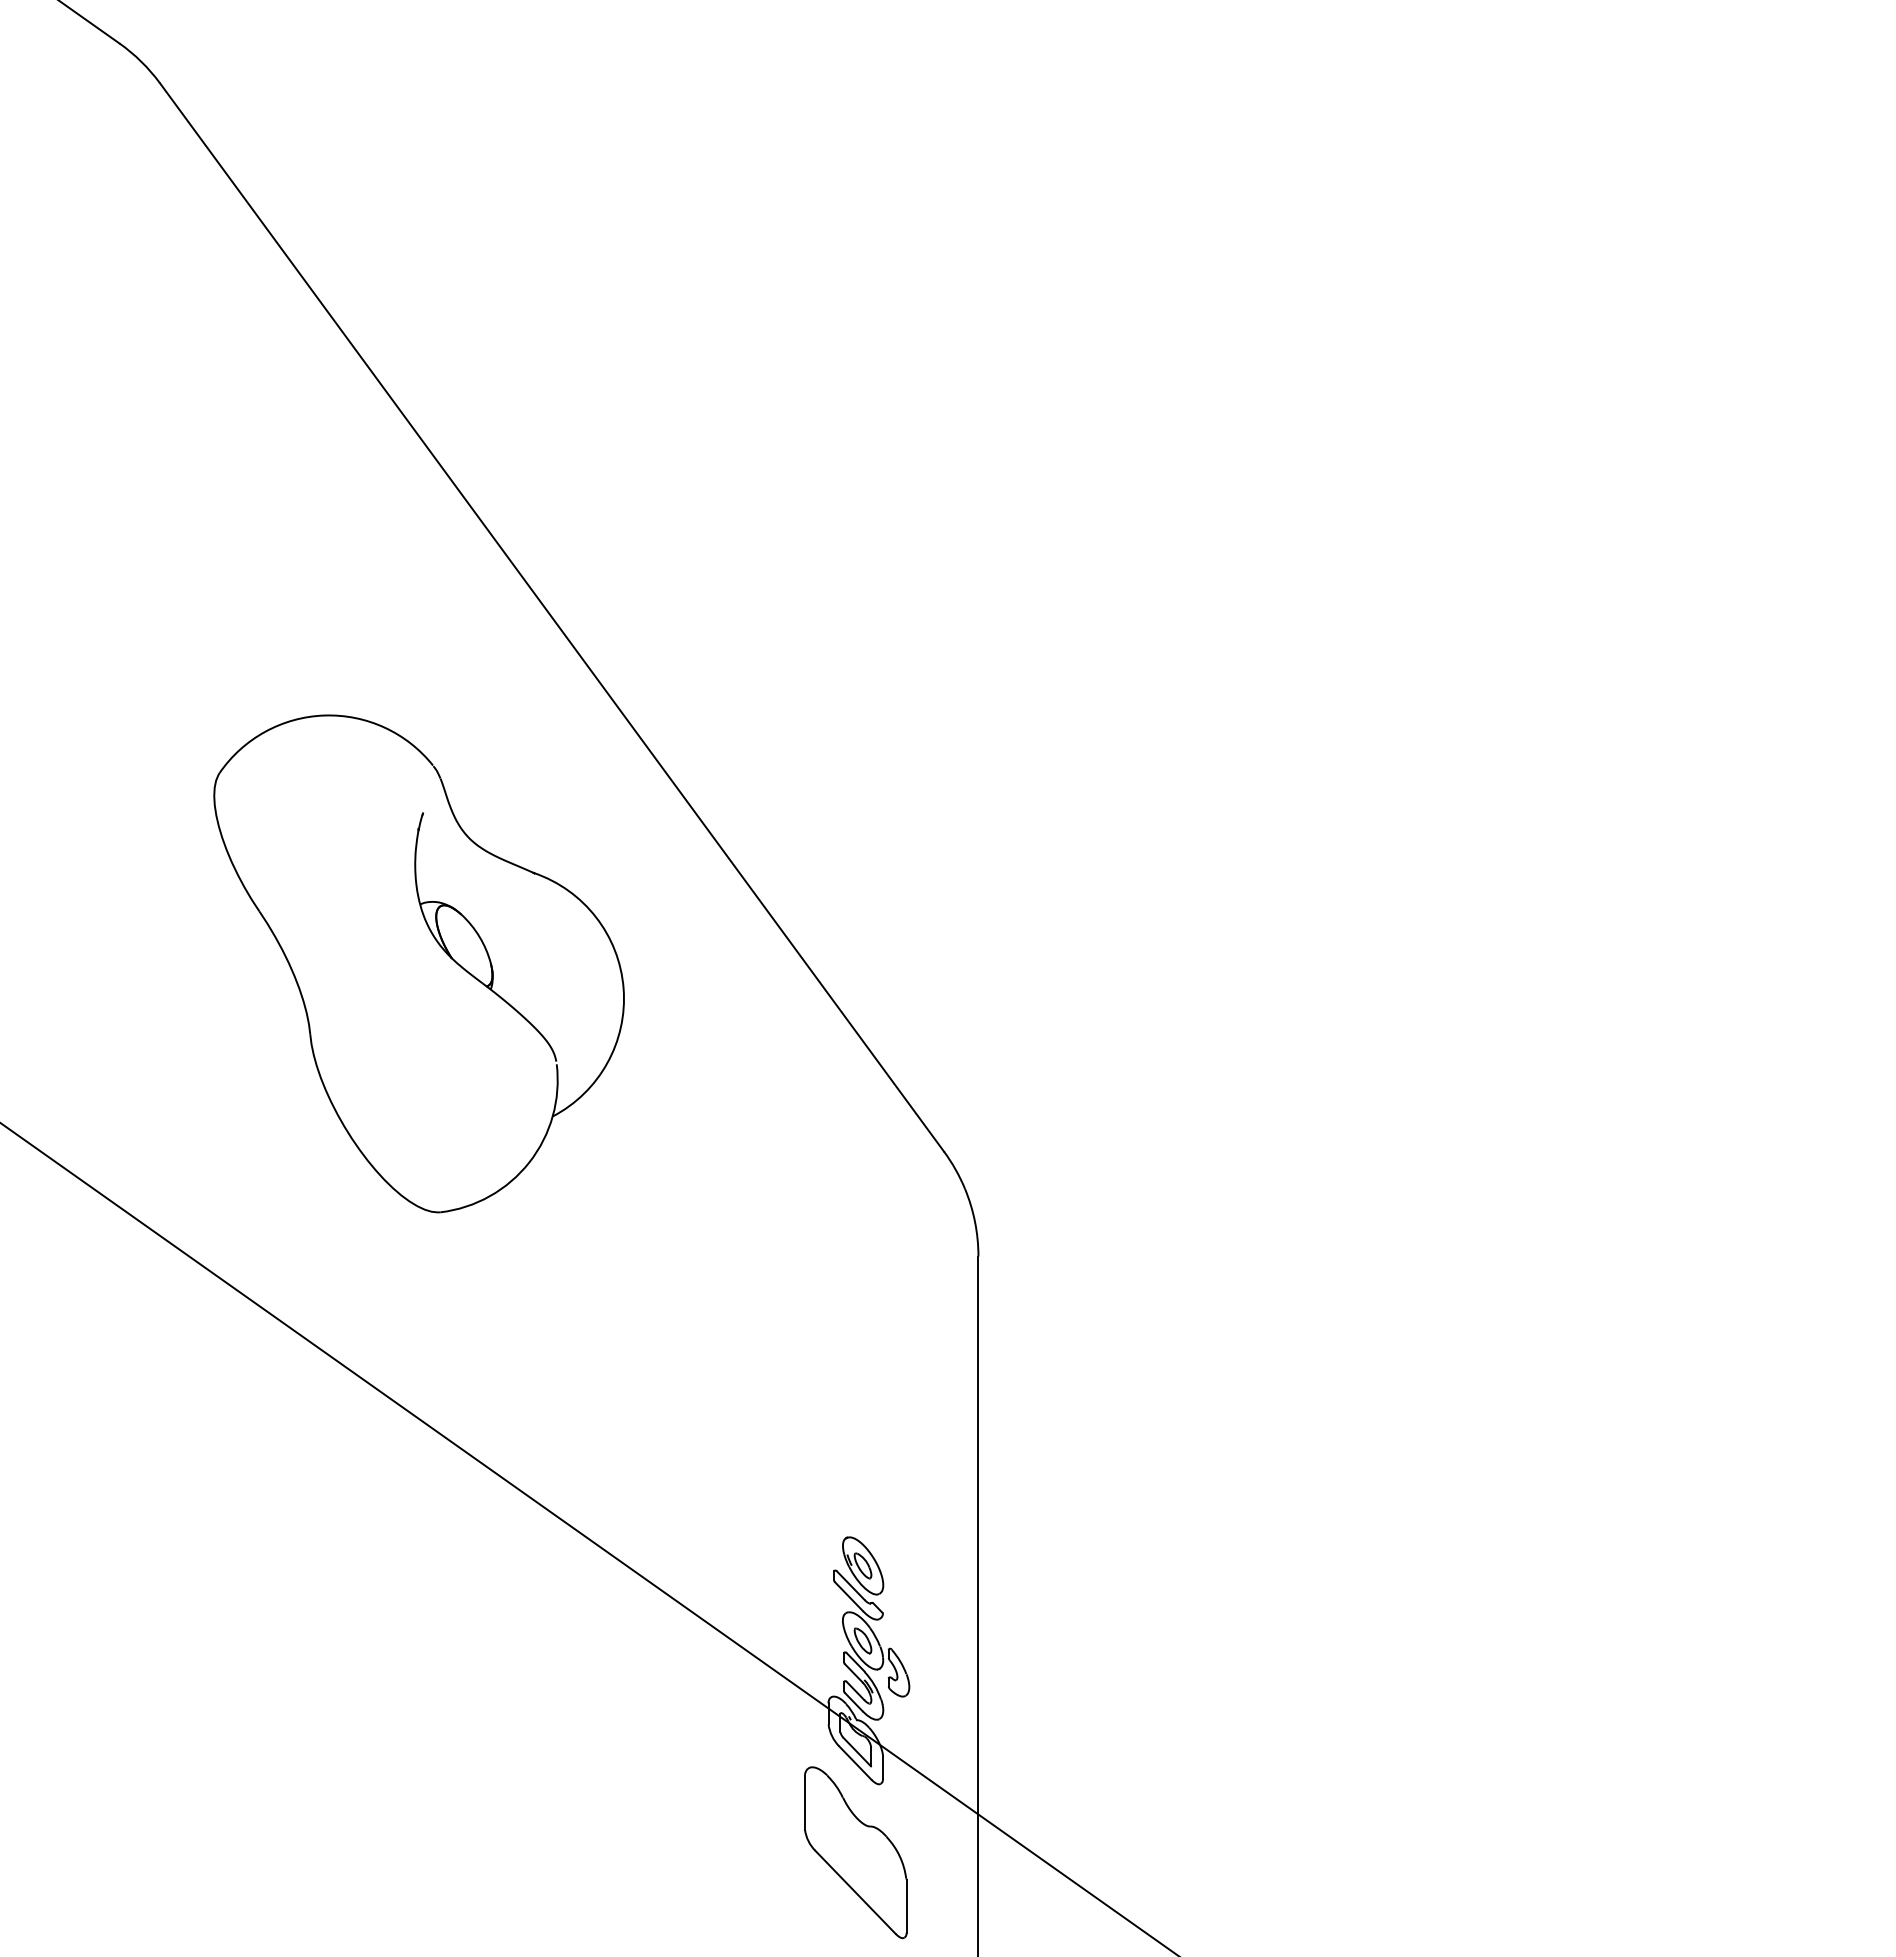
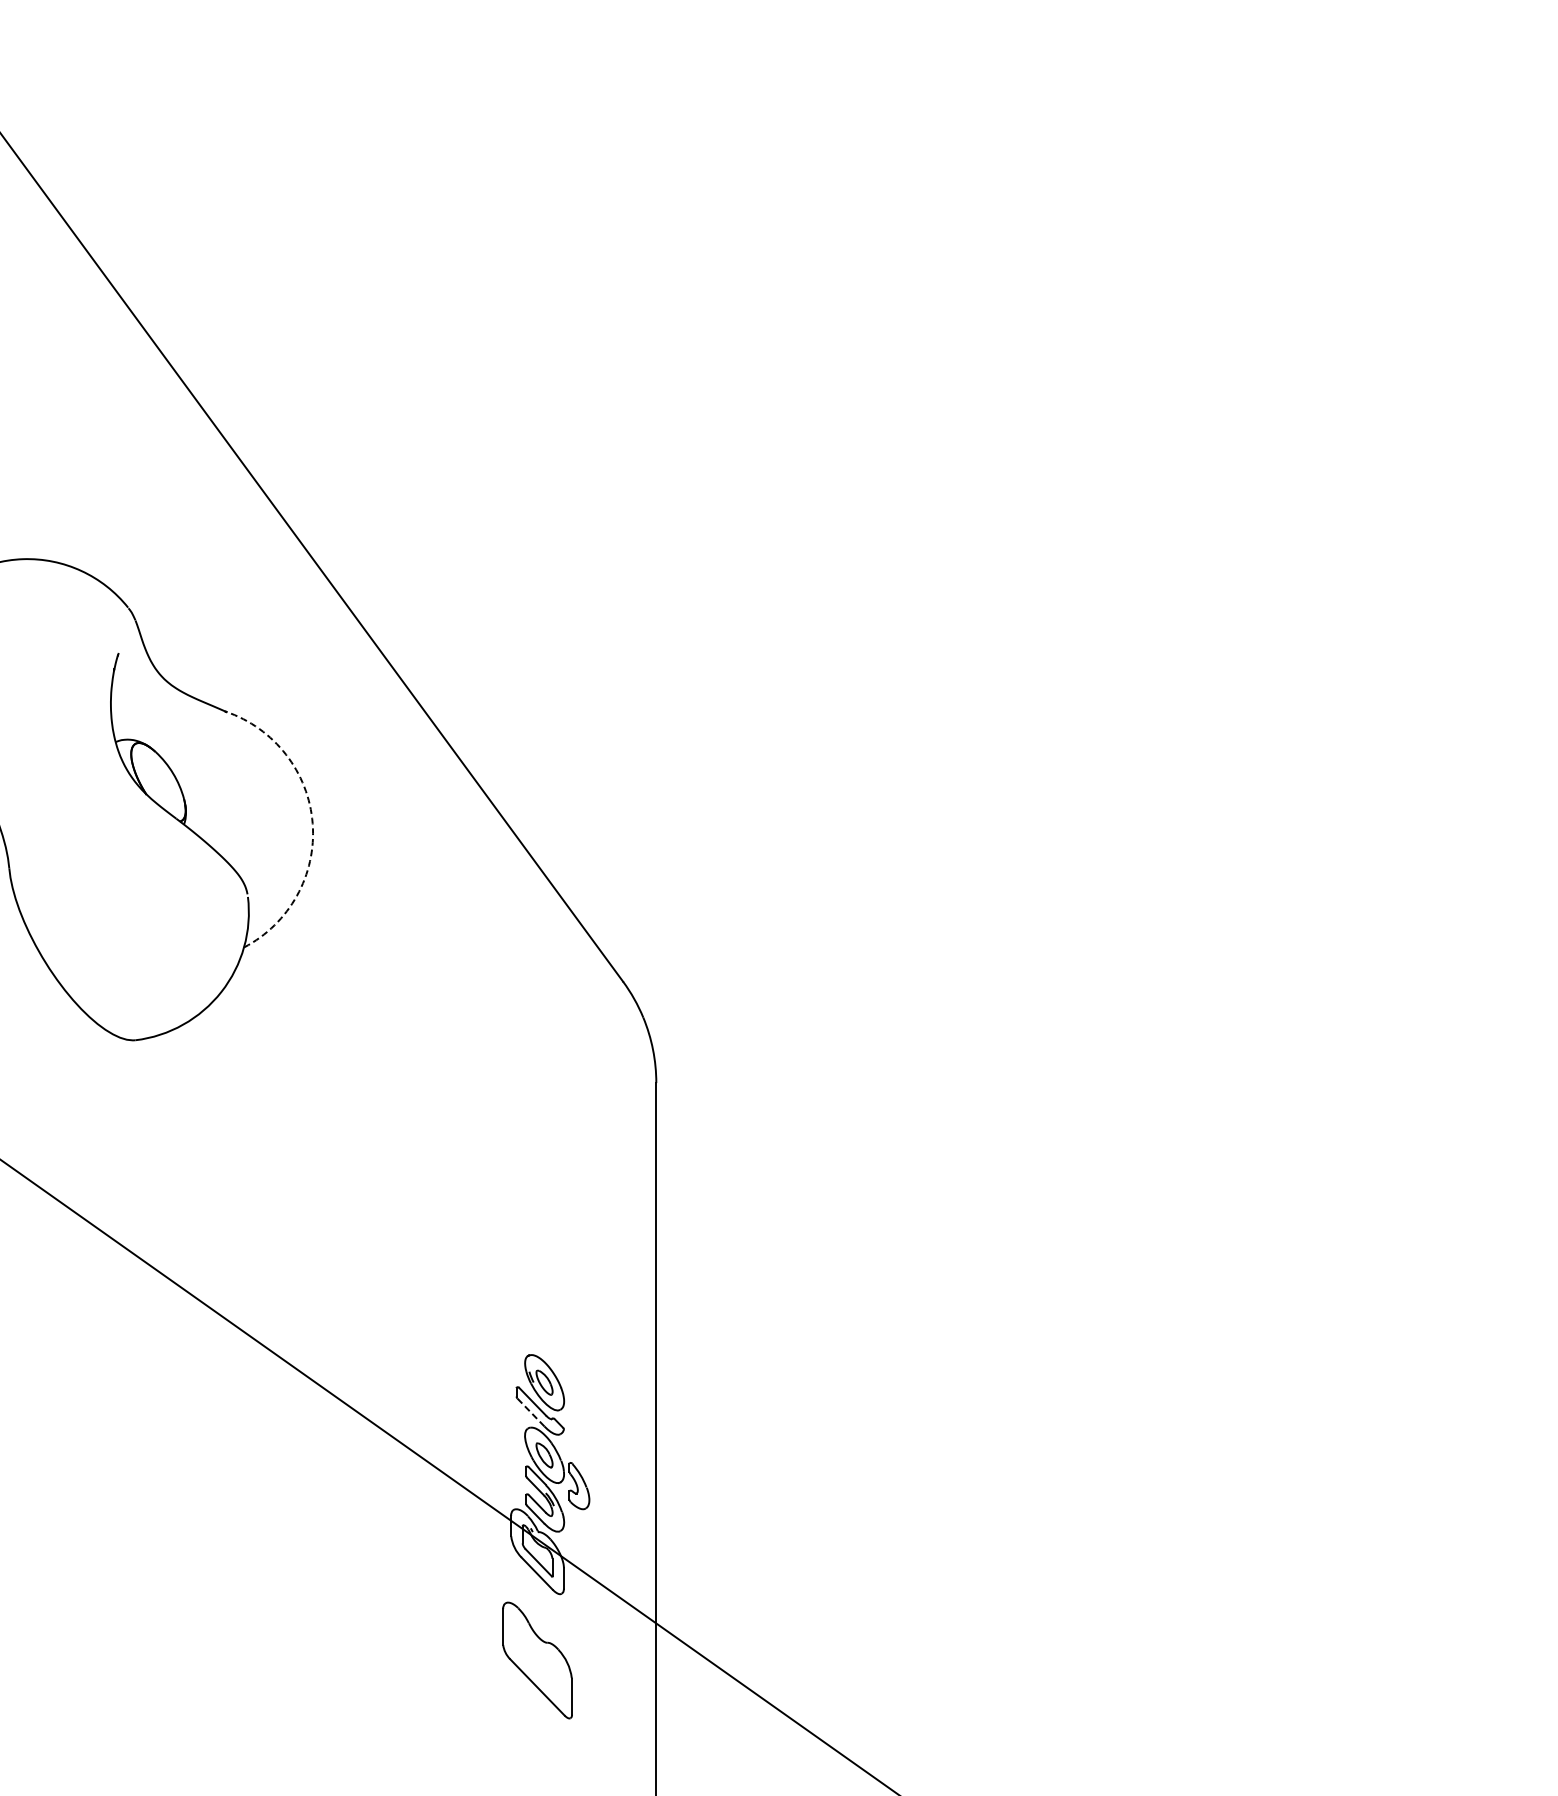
arc: (623, 988) -> (312, 823), solid -> dashed
line: (849, 1596) -> (531, 1412), solid -> dashed
part: (855, 1852) -> (537, 1660), size x0.7

